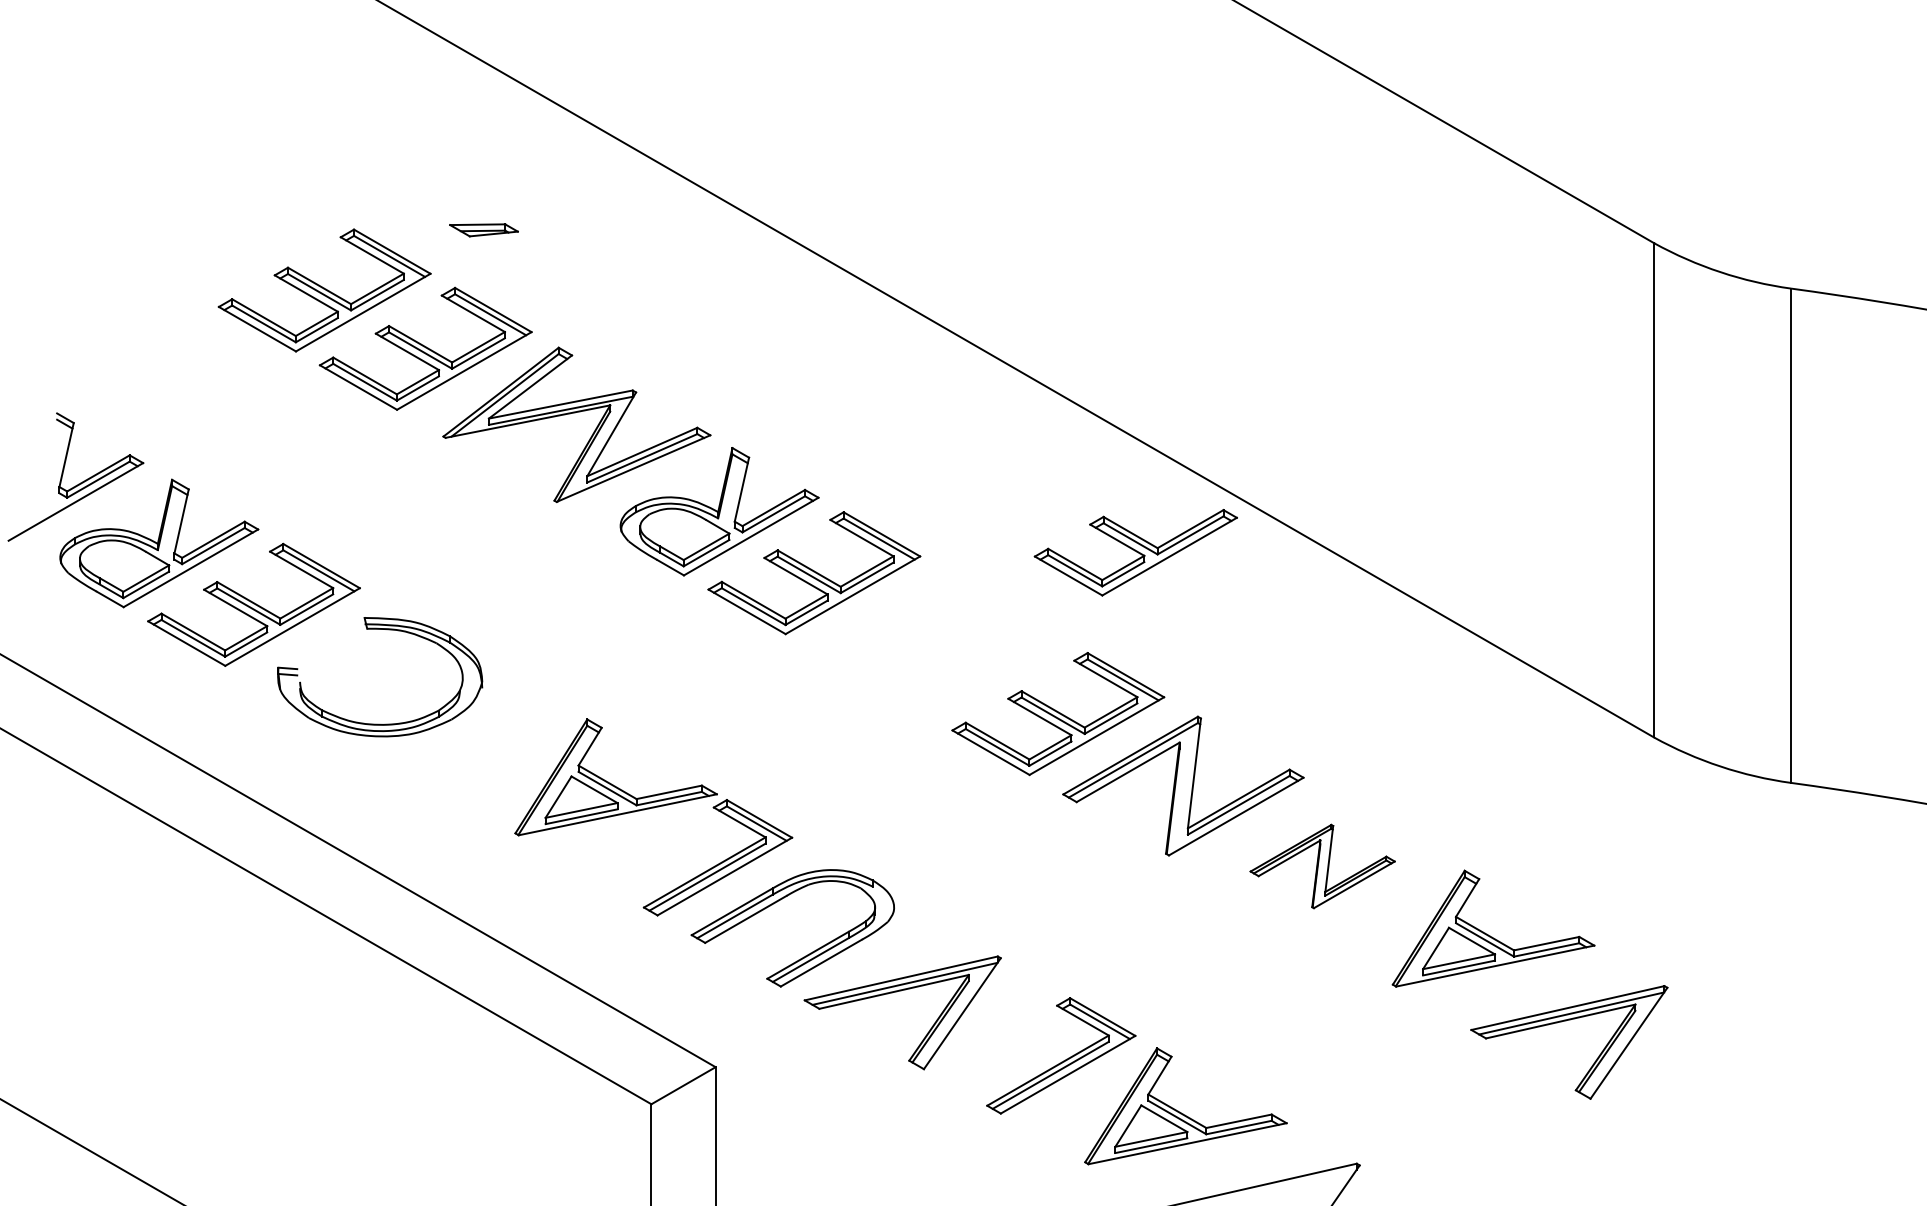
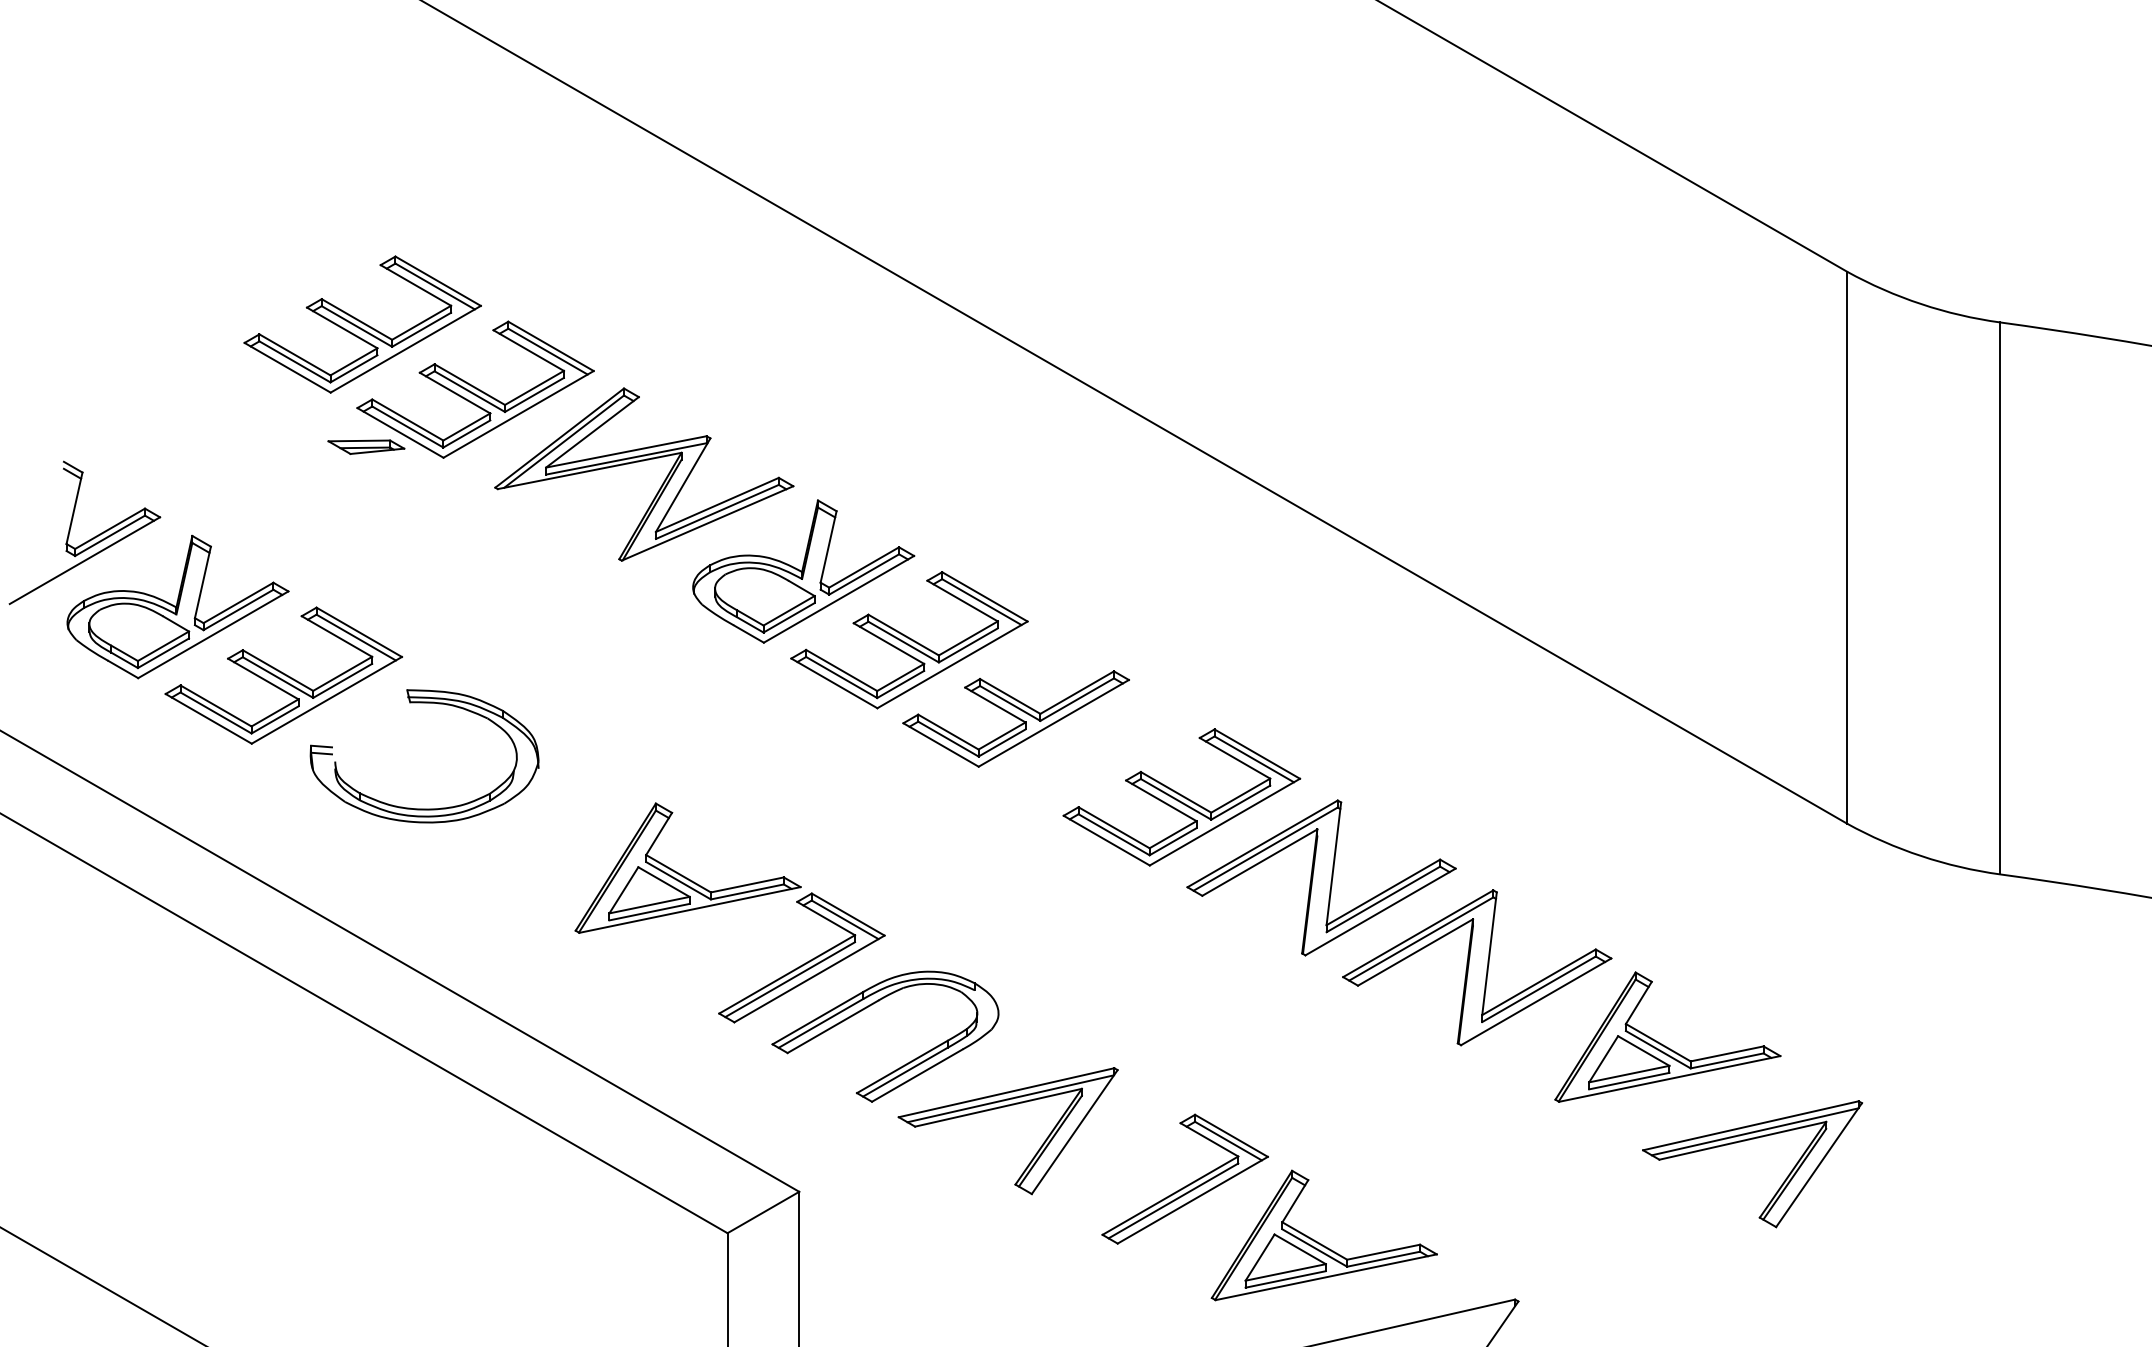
part: (483, 230) -> (365, 447), moved
part: (1135, 552) -> (1015, 718), moved
part: (1322, 866) -> (1476, 967), size x1.67

